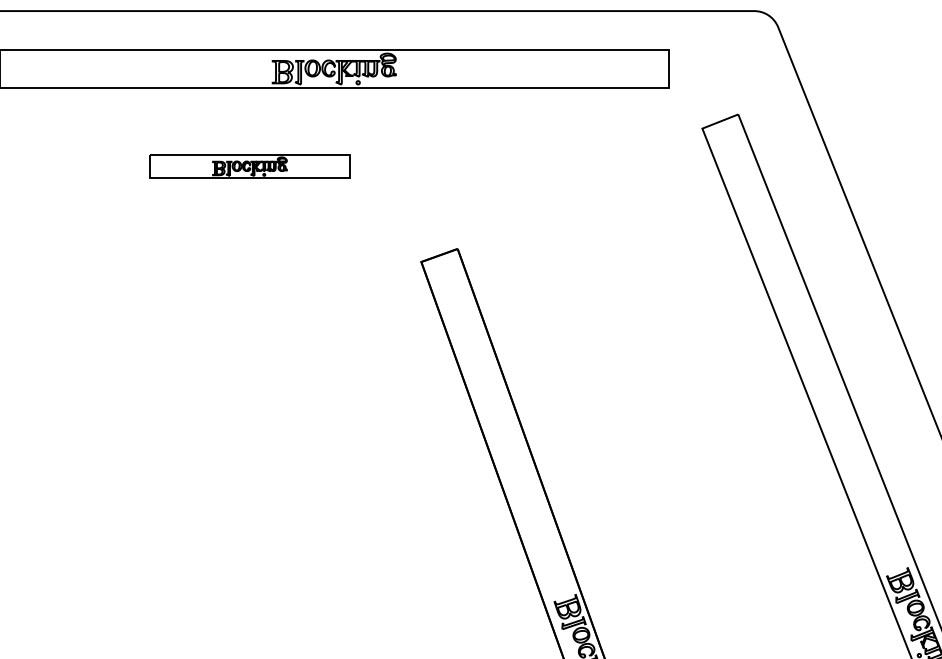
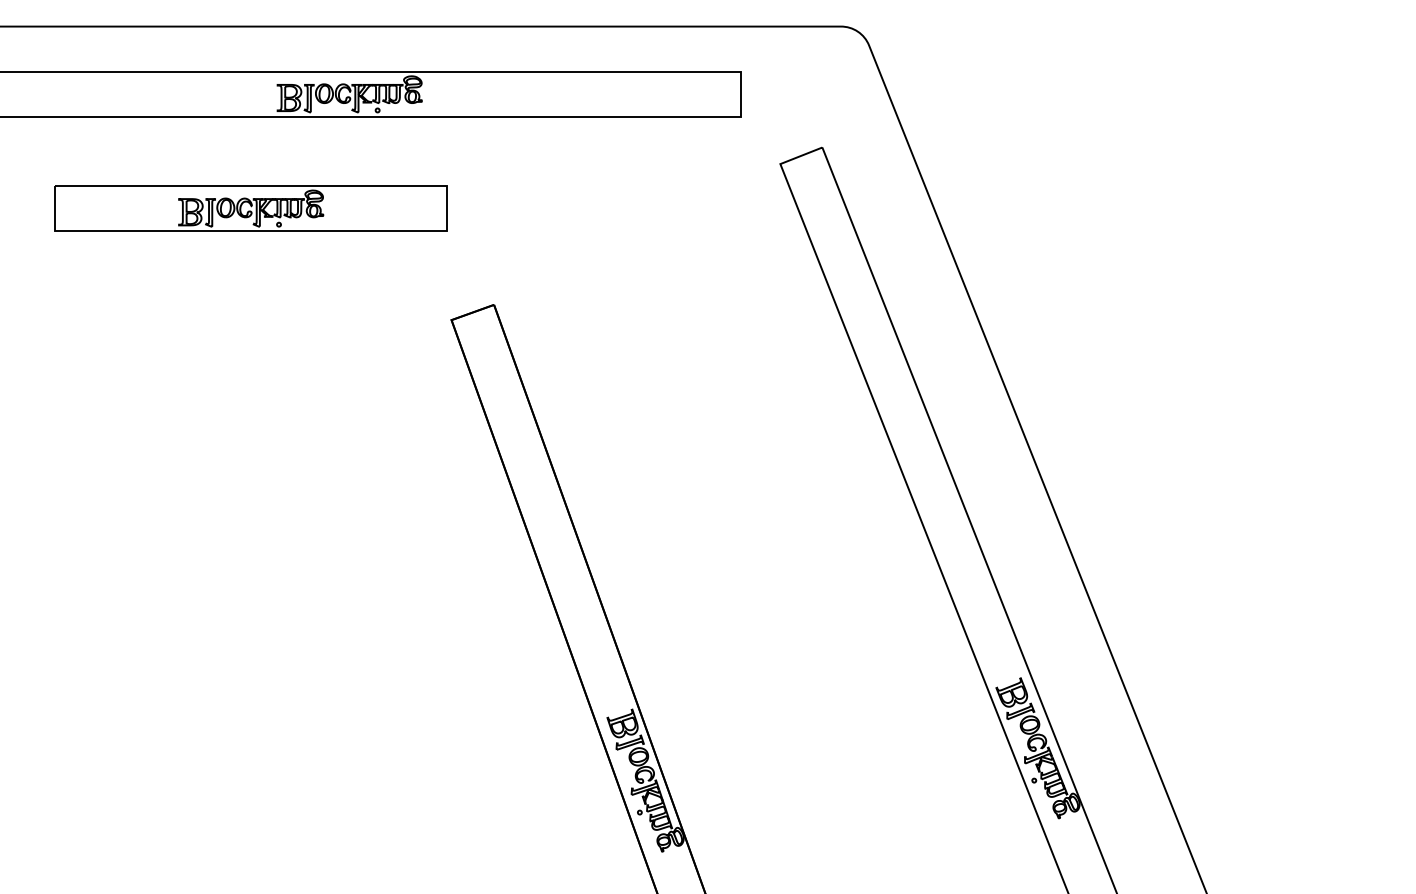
part: (249, 166) -> (250, 208), size x1.67

